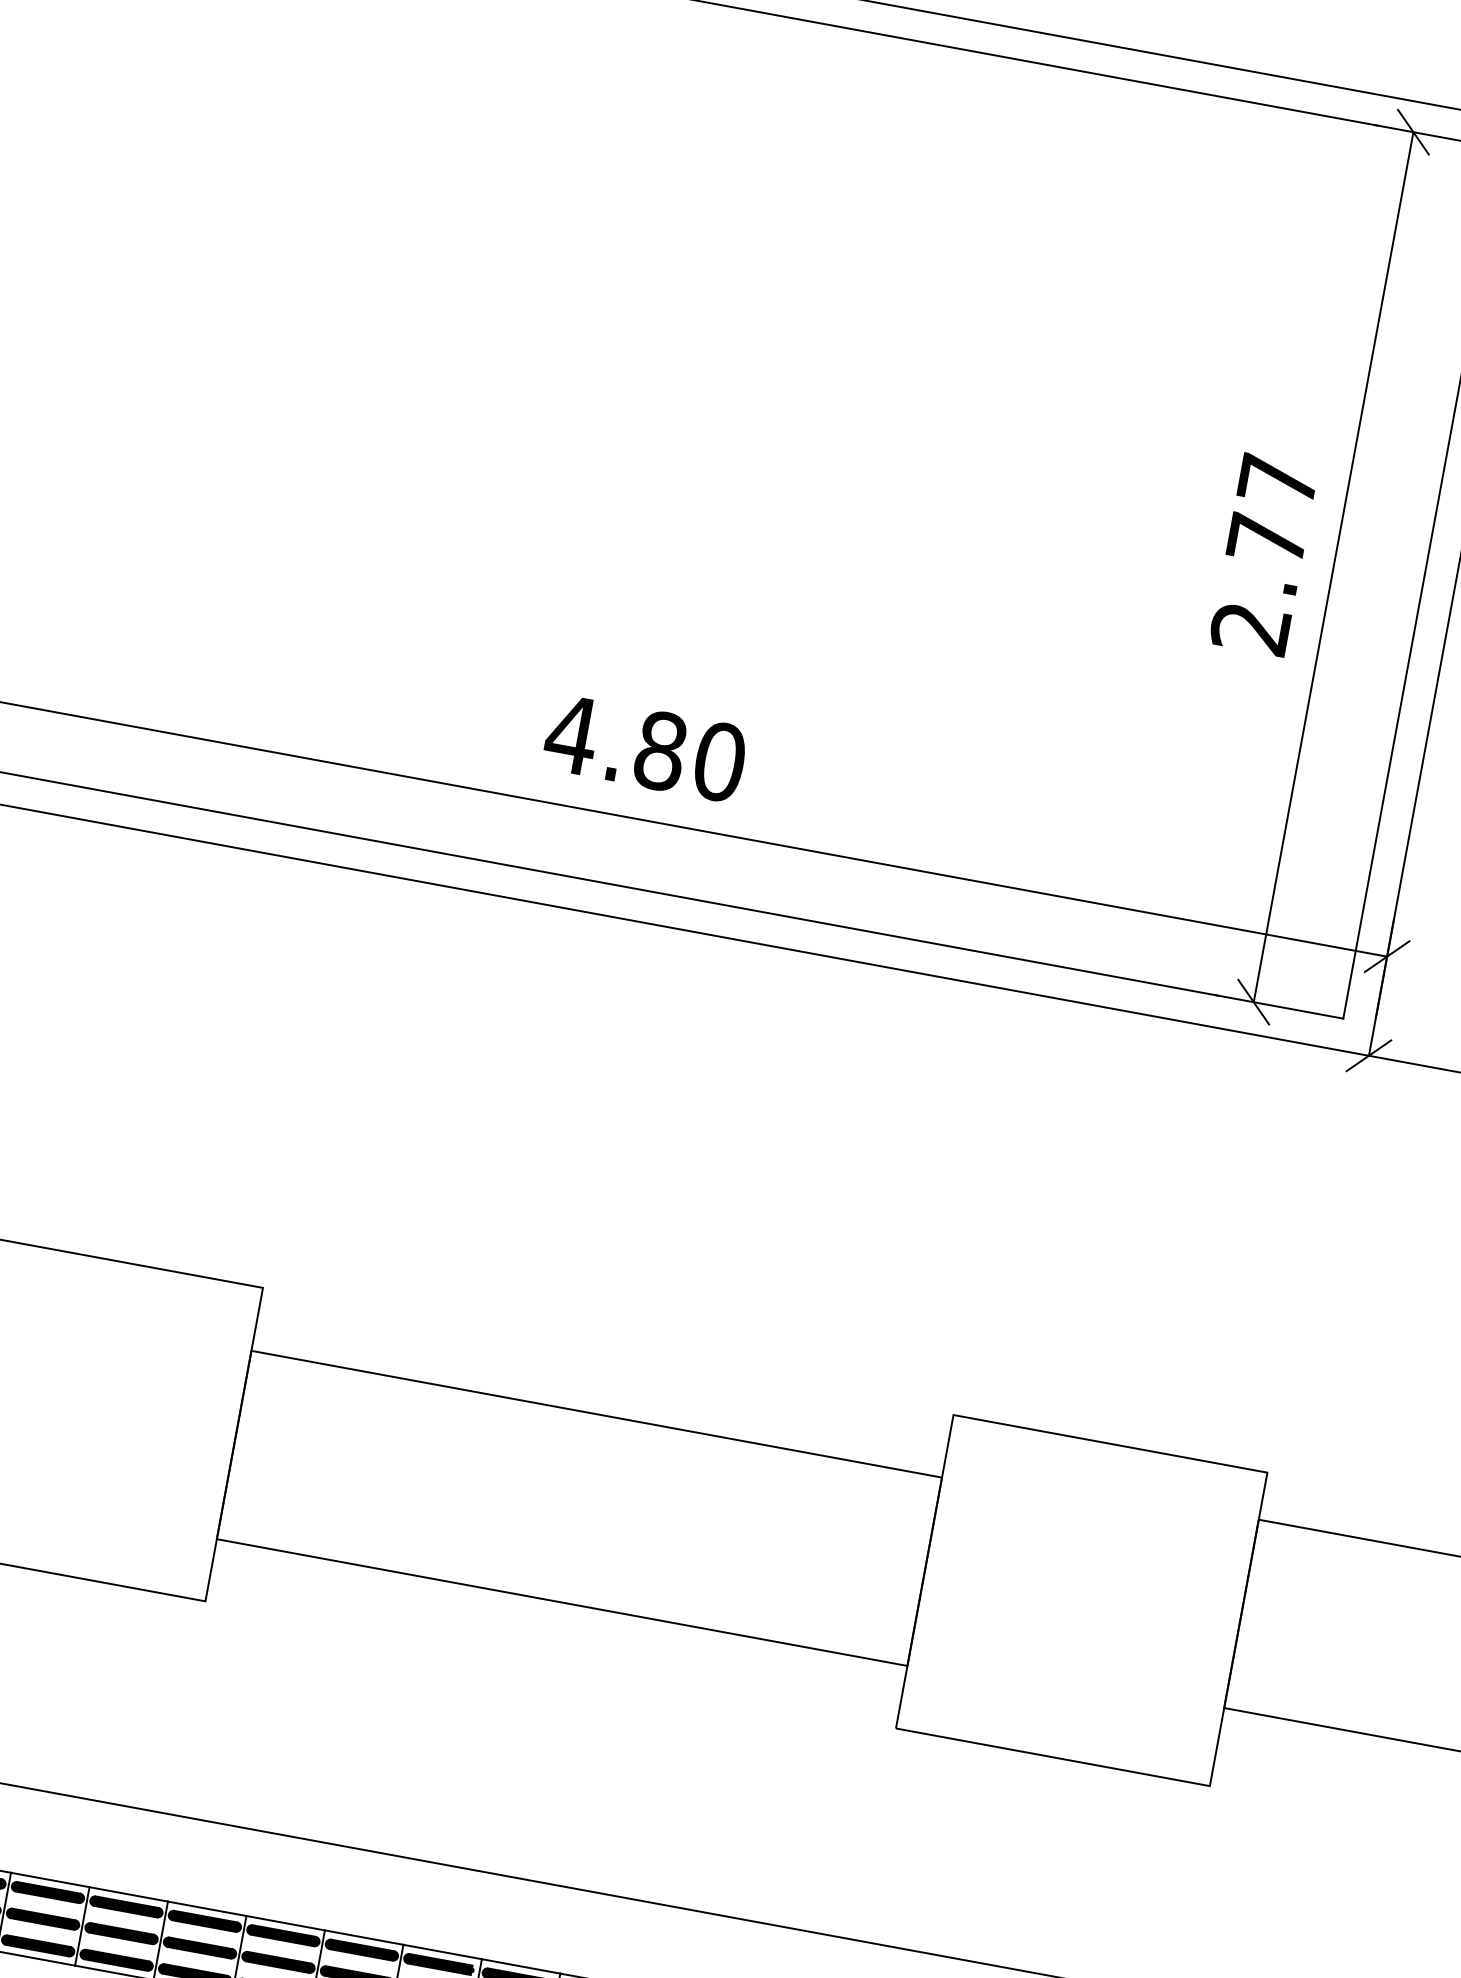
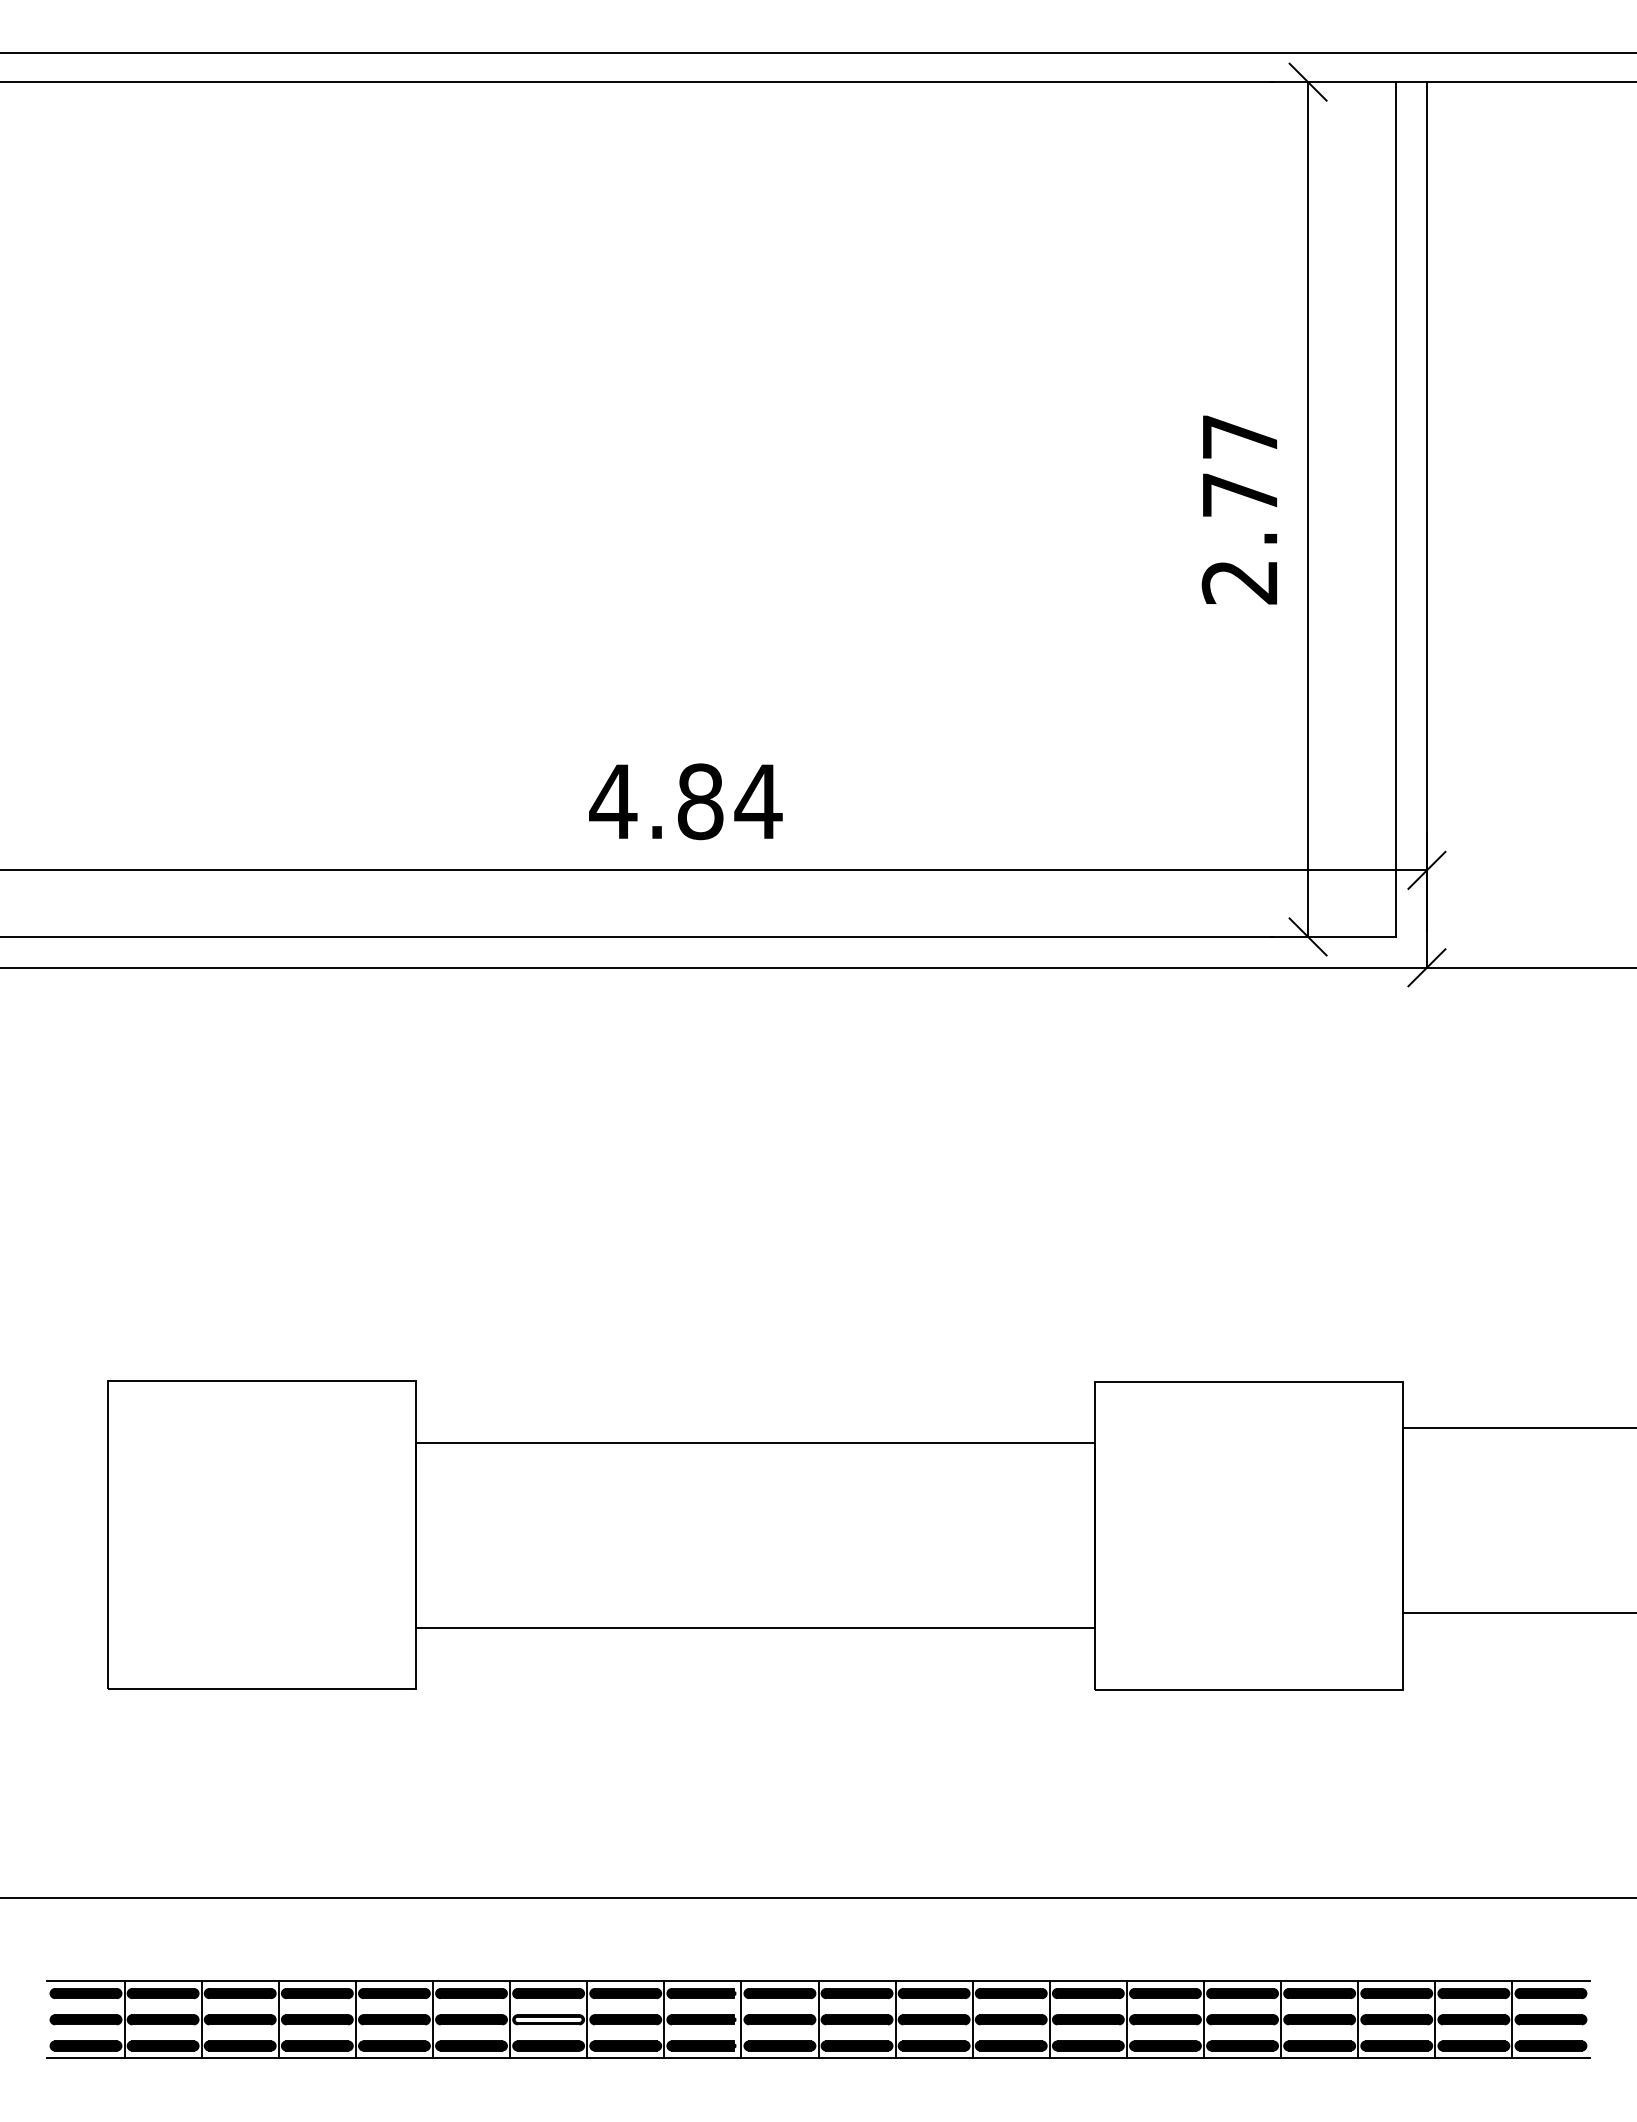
text: (719, 761) -> (758, 801), 4.80 -> 4.84
fill: (278, 1962) -> (548, 2019), removed

